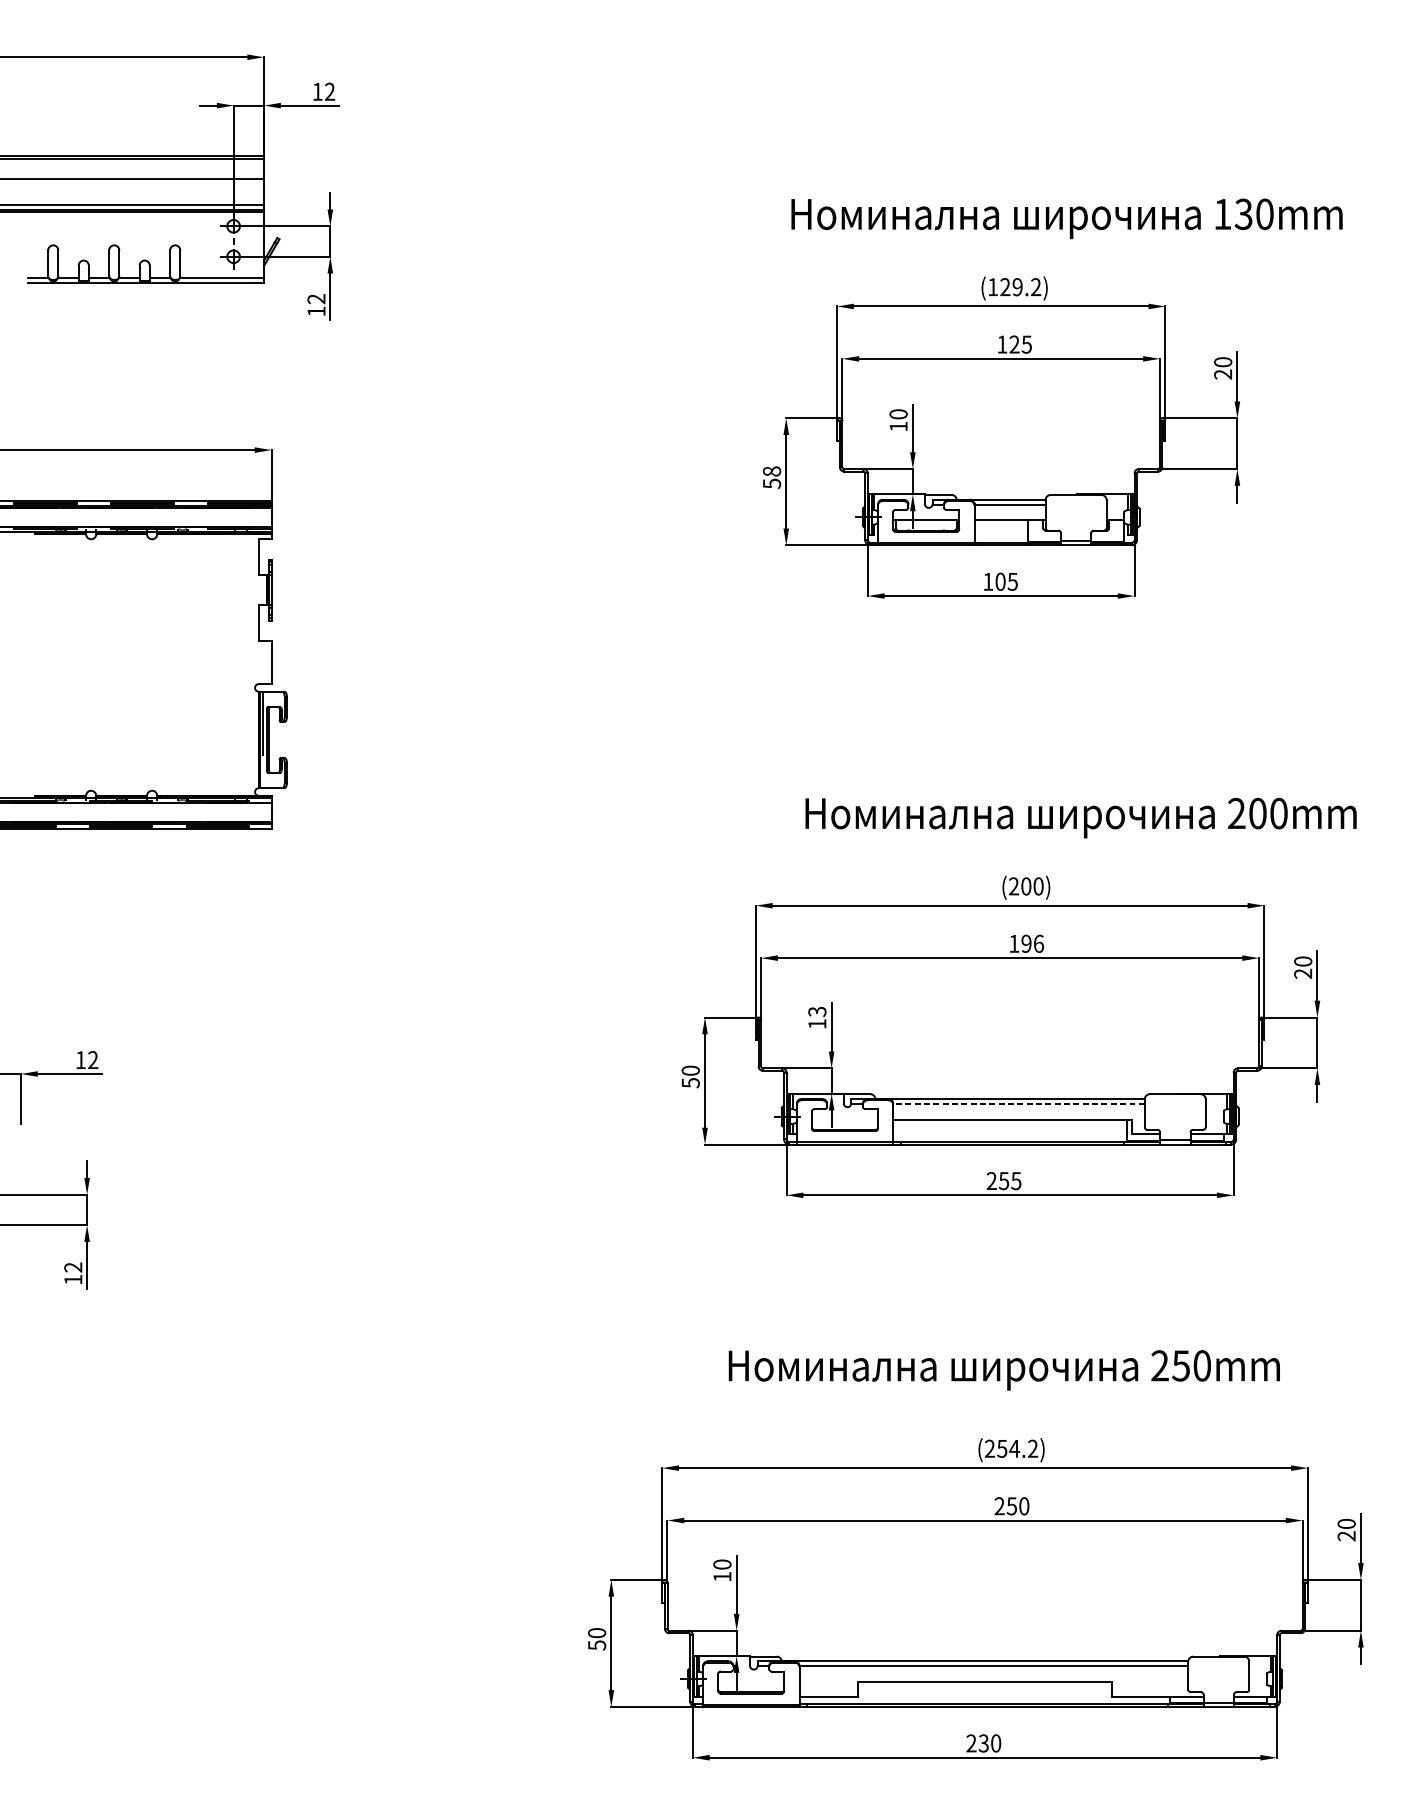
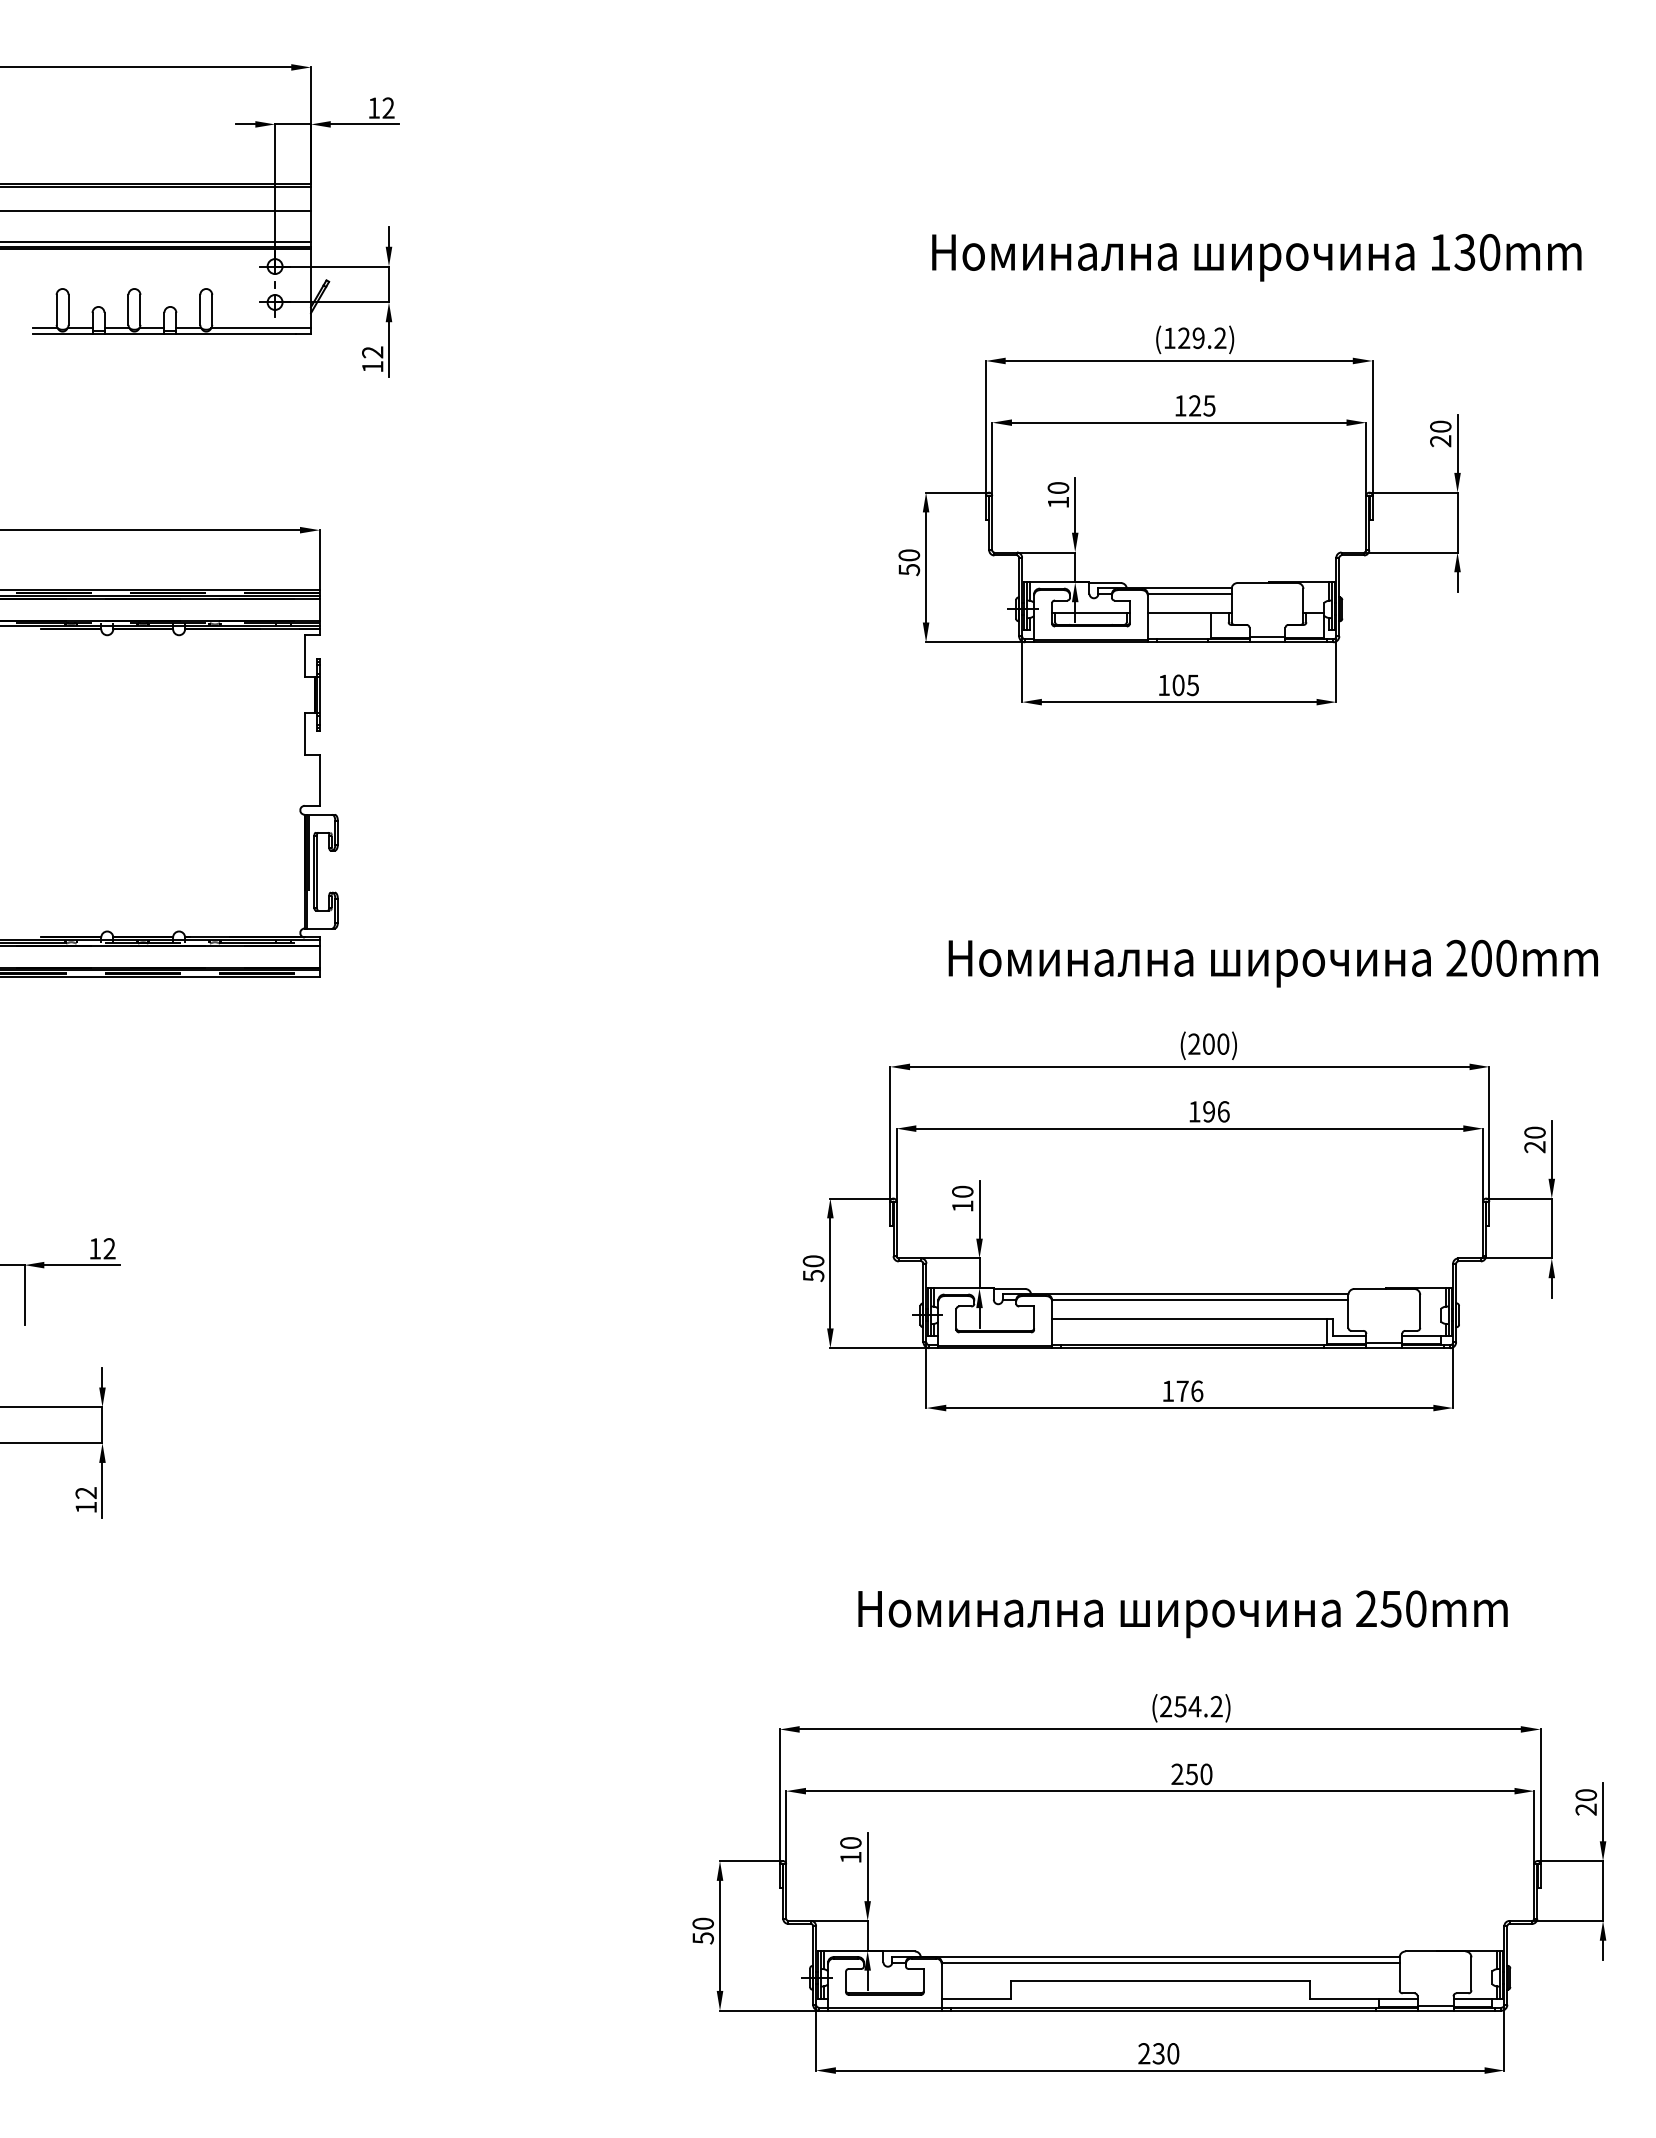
text: (772, 471) -> (909, 555), 58 -> 50
text: (817, 1011) -> (962, 1191), 13 -> 10
line: (1018, 1104) -> (1199, 1300), dashed -> solid
text: (1003, 1181) -> (1182, 1391), 255 -> 176

